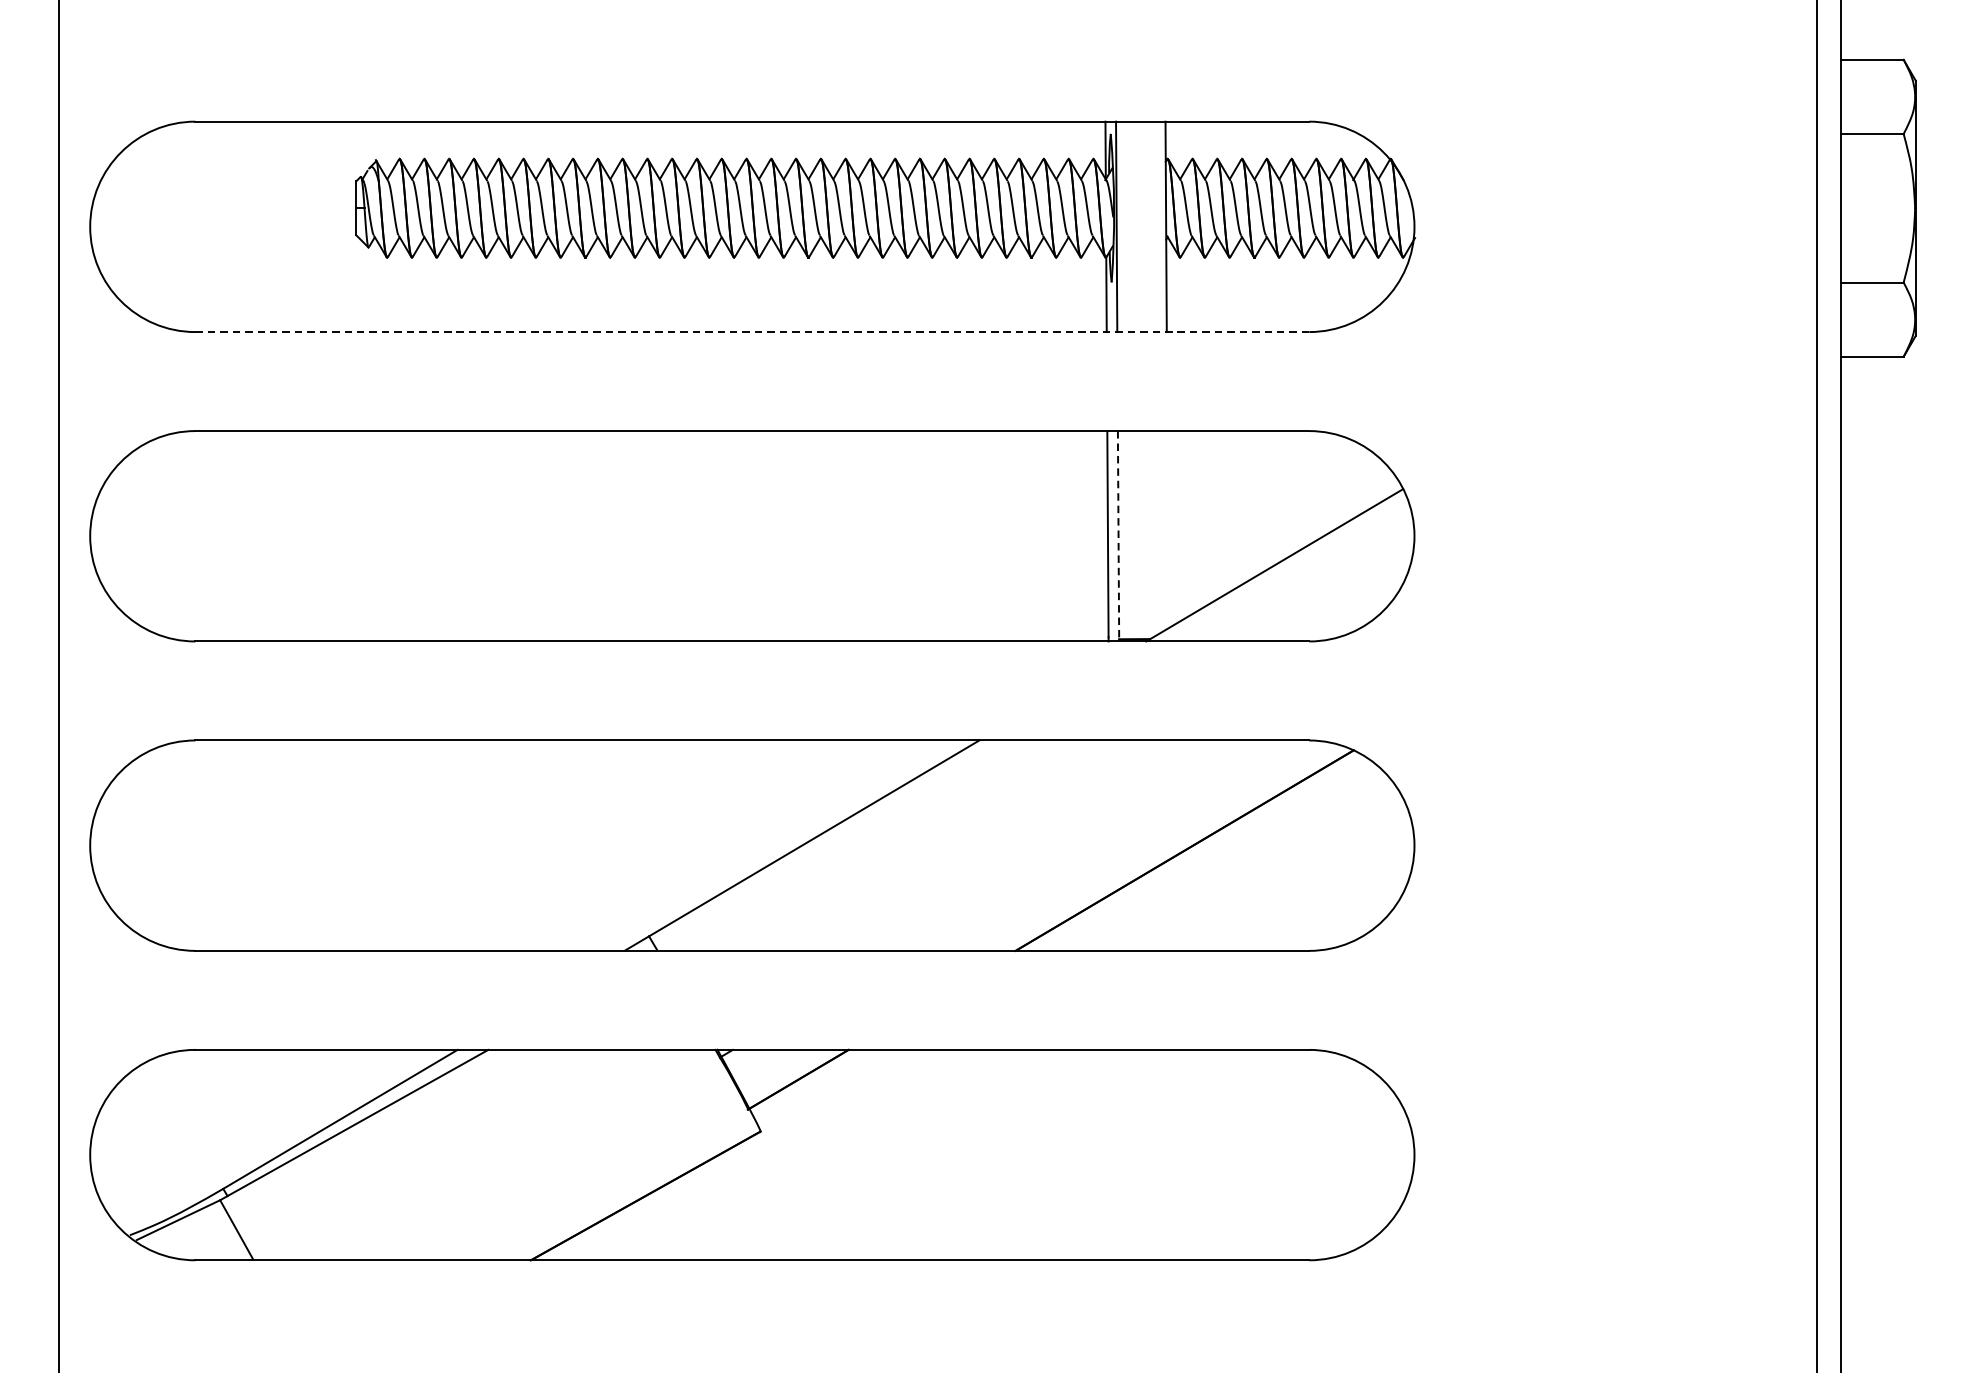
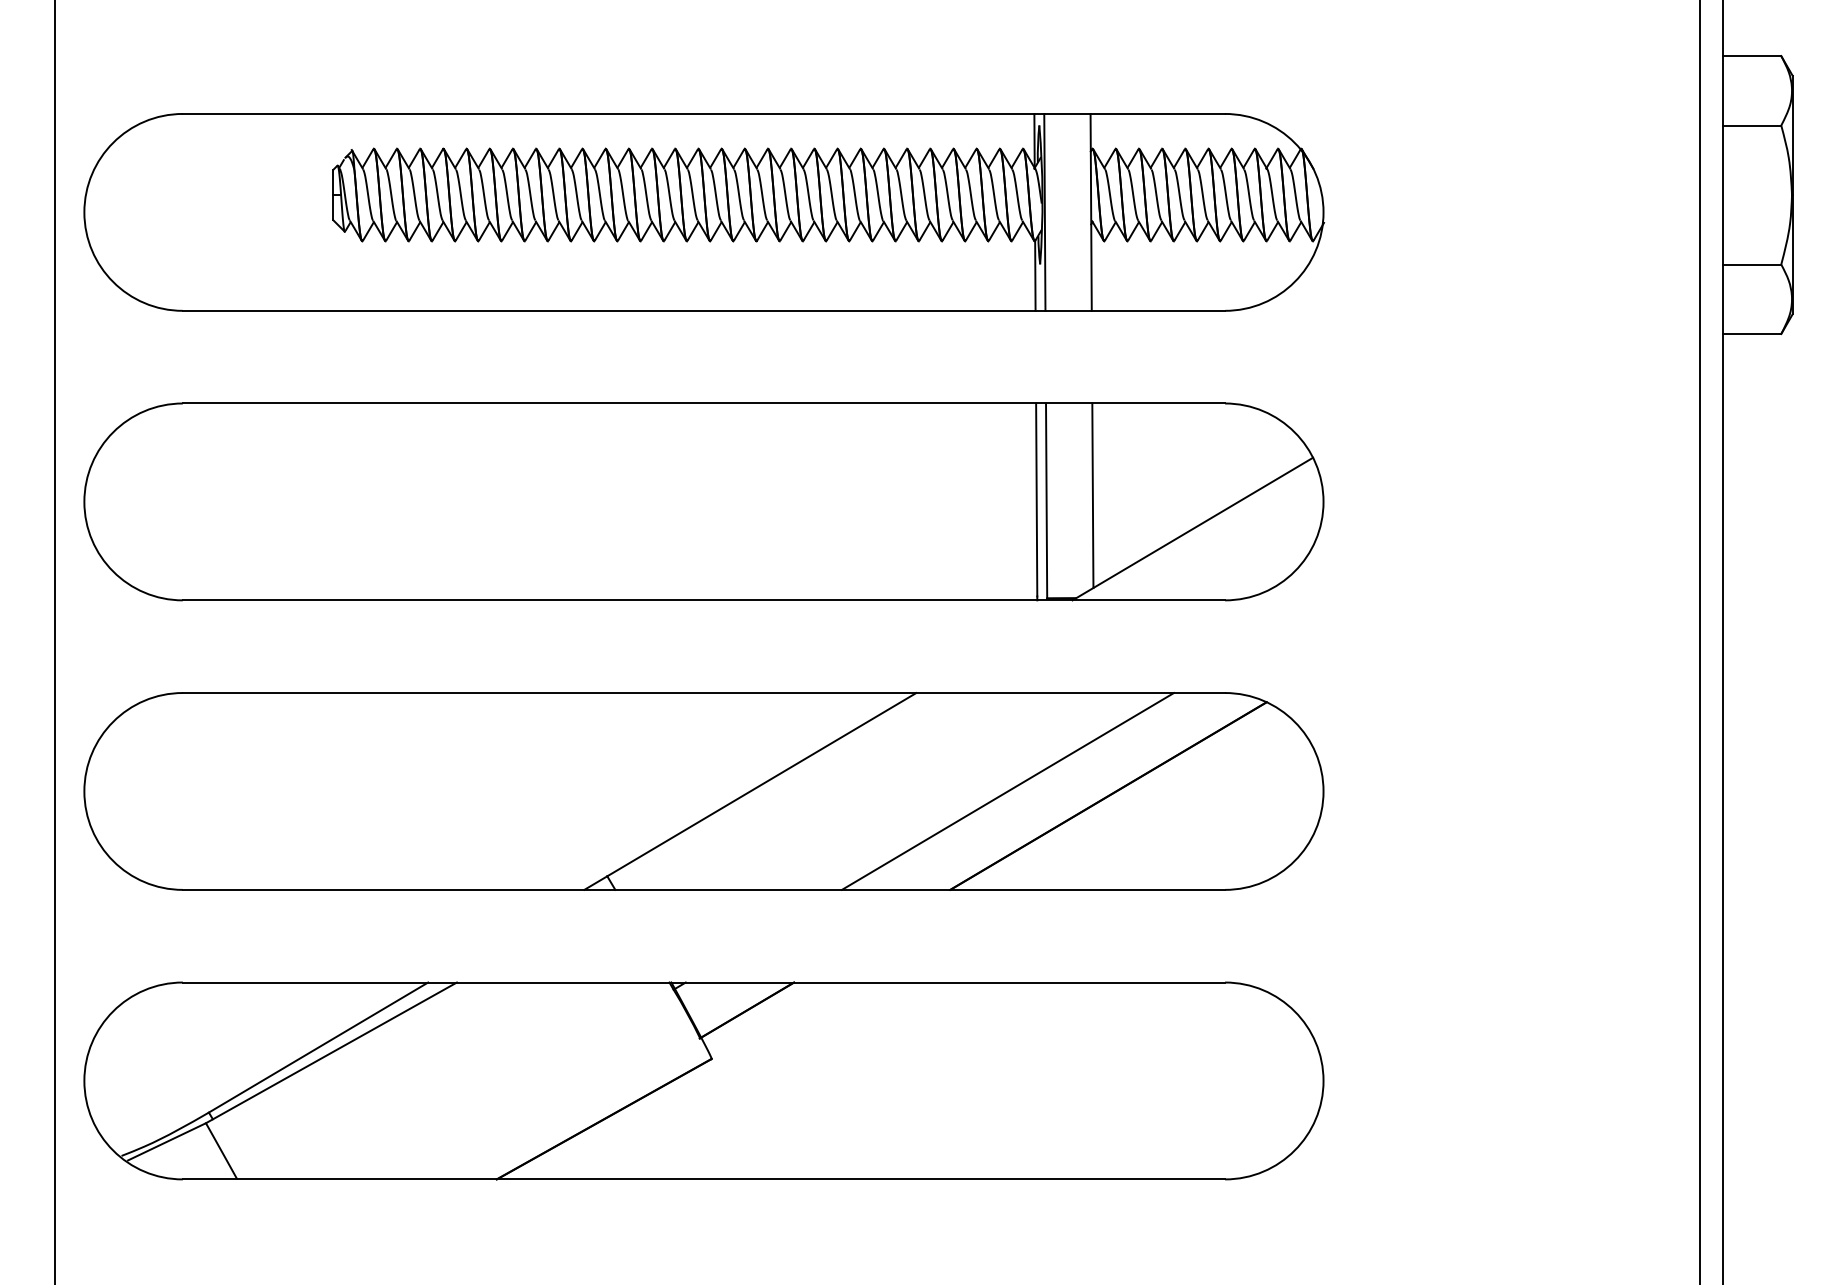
line: (751, 331) -> (703, 310), dashed -> solid
line: (1167, 529) -> (1092, 495), added
line: (1118, 535) -> (1046, 501), dashed -> solid
line: (1076, 845) -> (1007, 791), added

